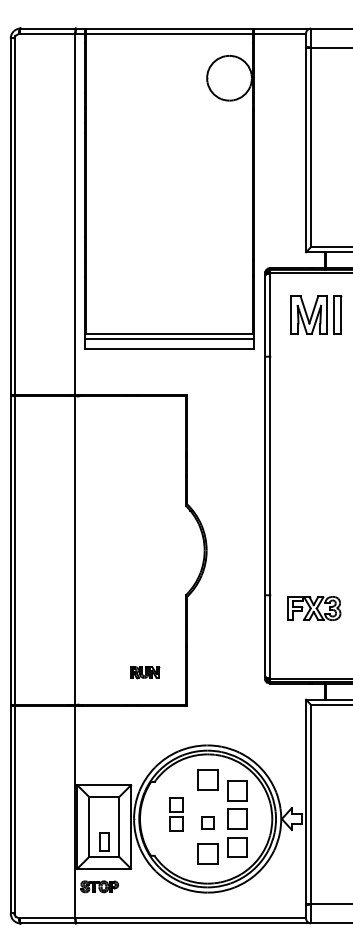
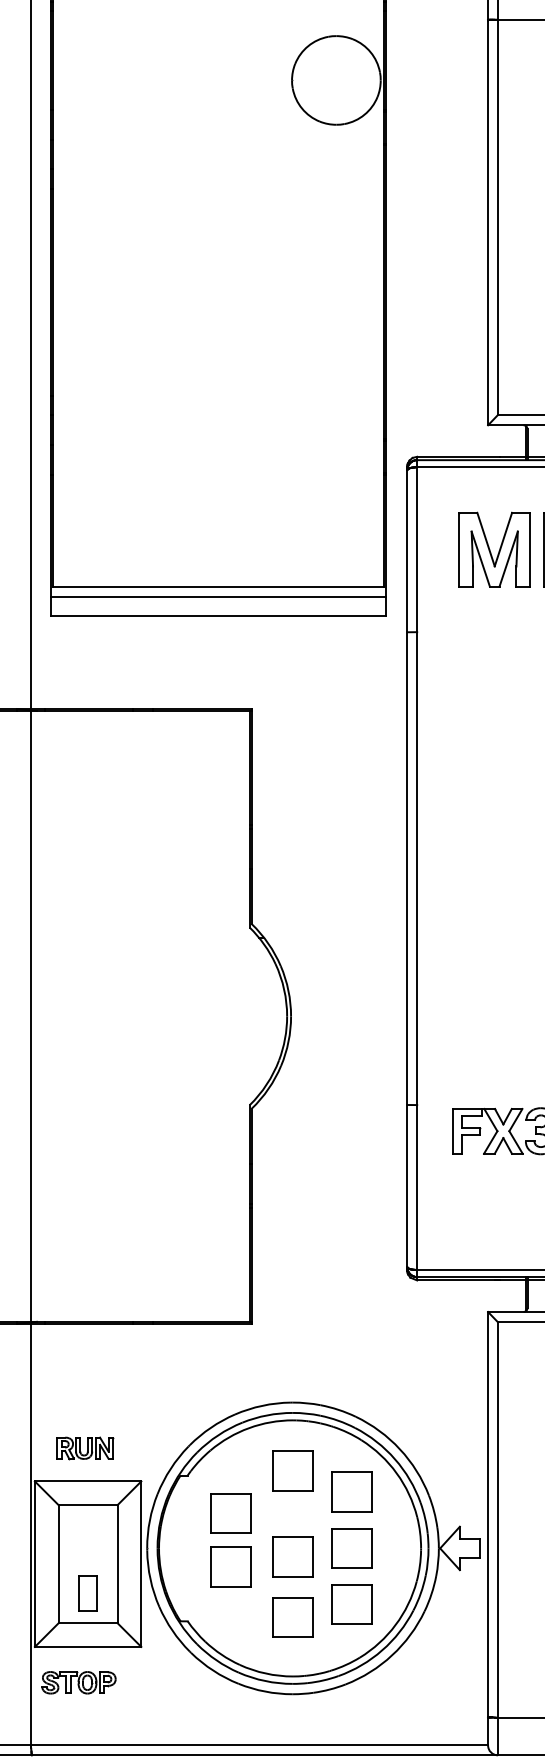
part: (145, 672) -> (86, 1448), moved
part: (176, 814) -> (231, 1539), size x1.43
part: (207, 822) -> (292, 1555), size x1.67

